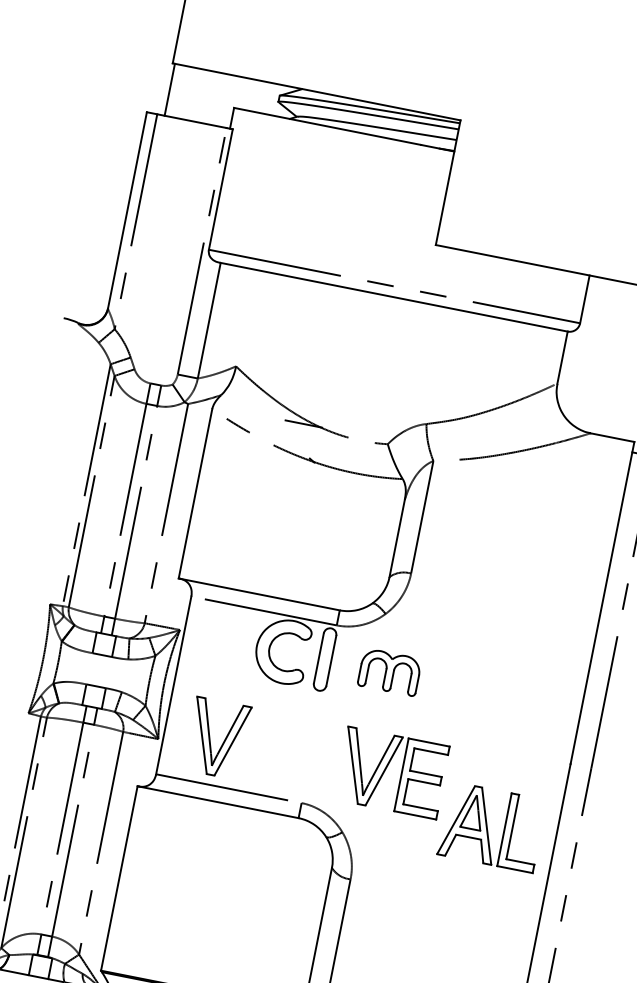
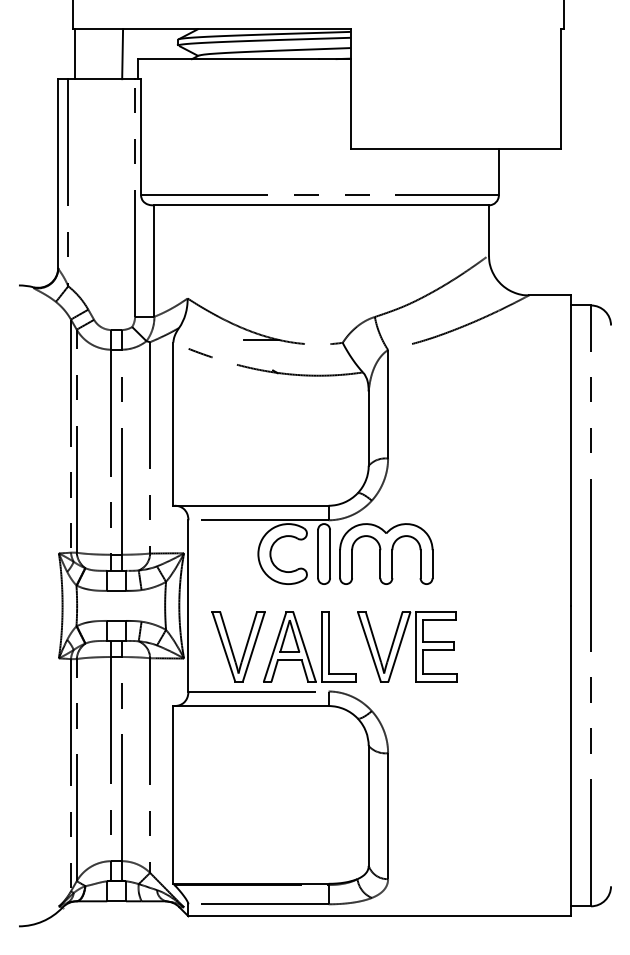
line: (218, 99) -> (122, 54), added
part: (389, 671) -> (386, 553), size x1.67
part: (491, 826) -> (309, 646), moved

